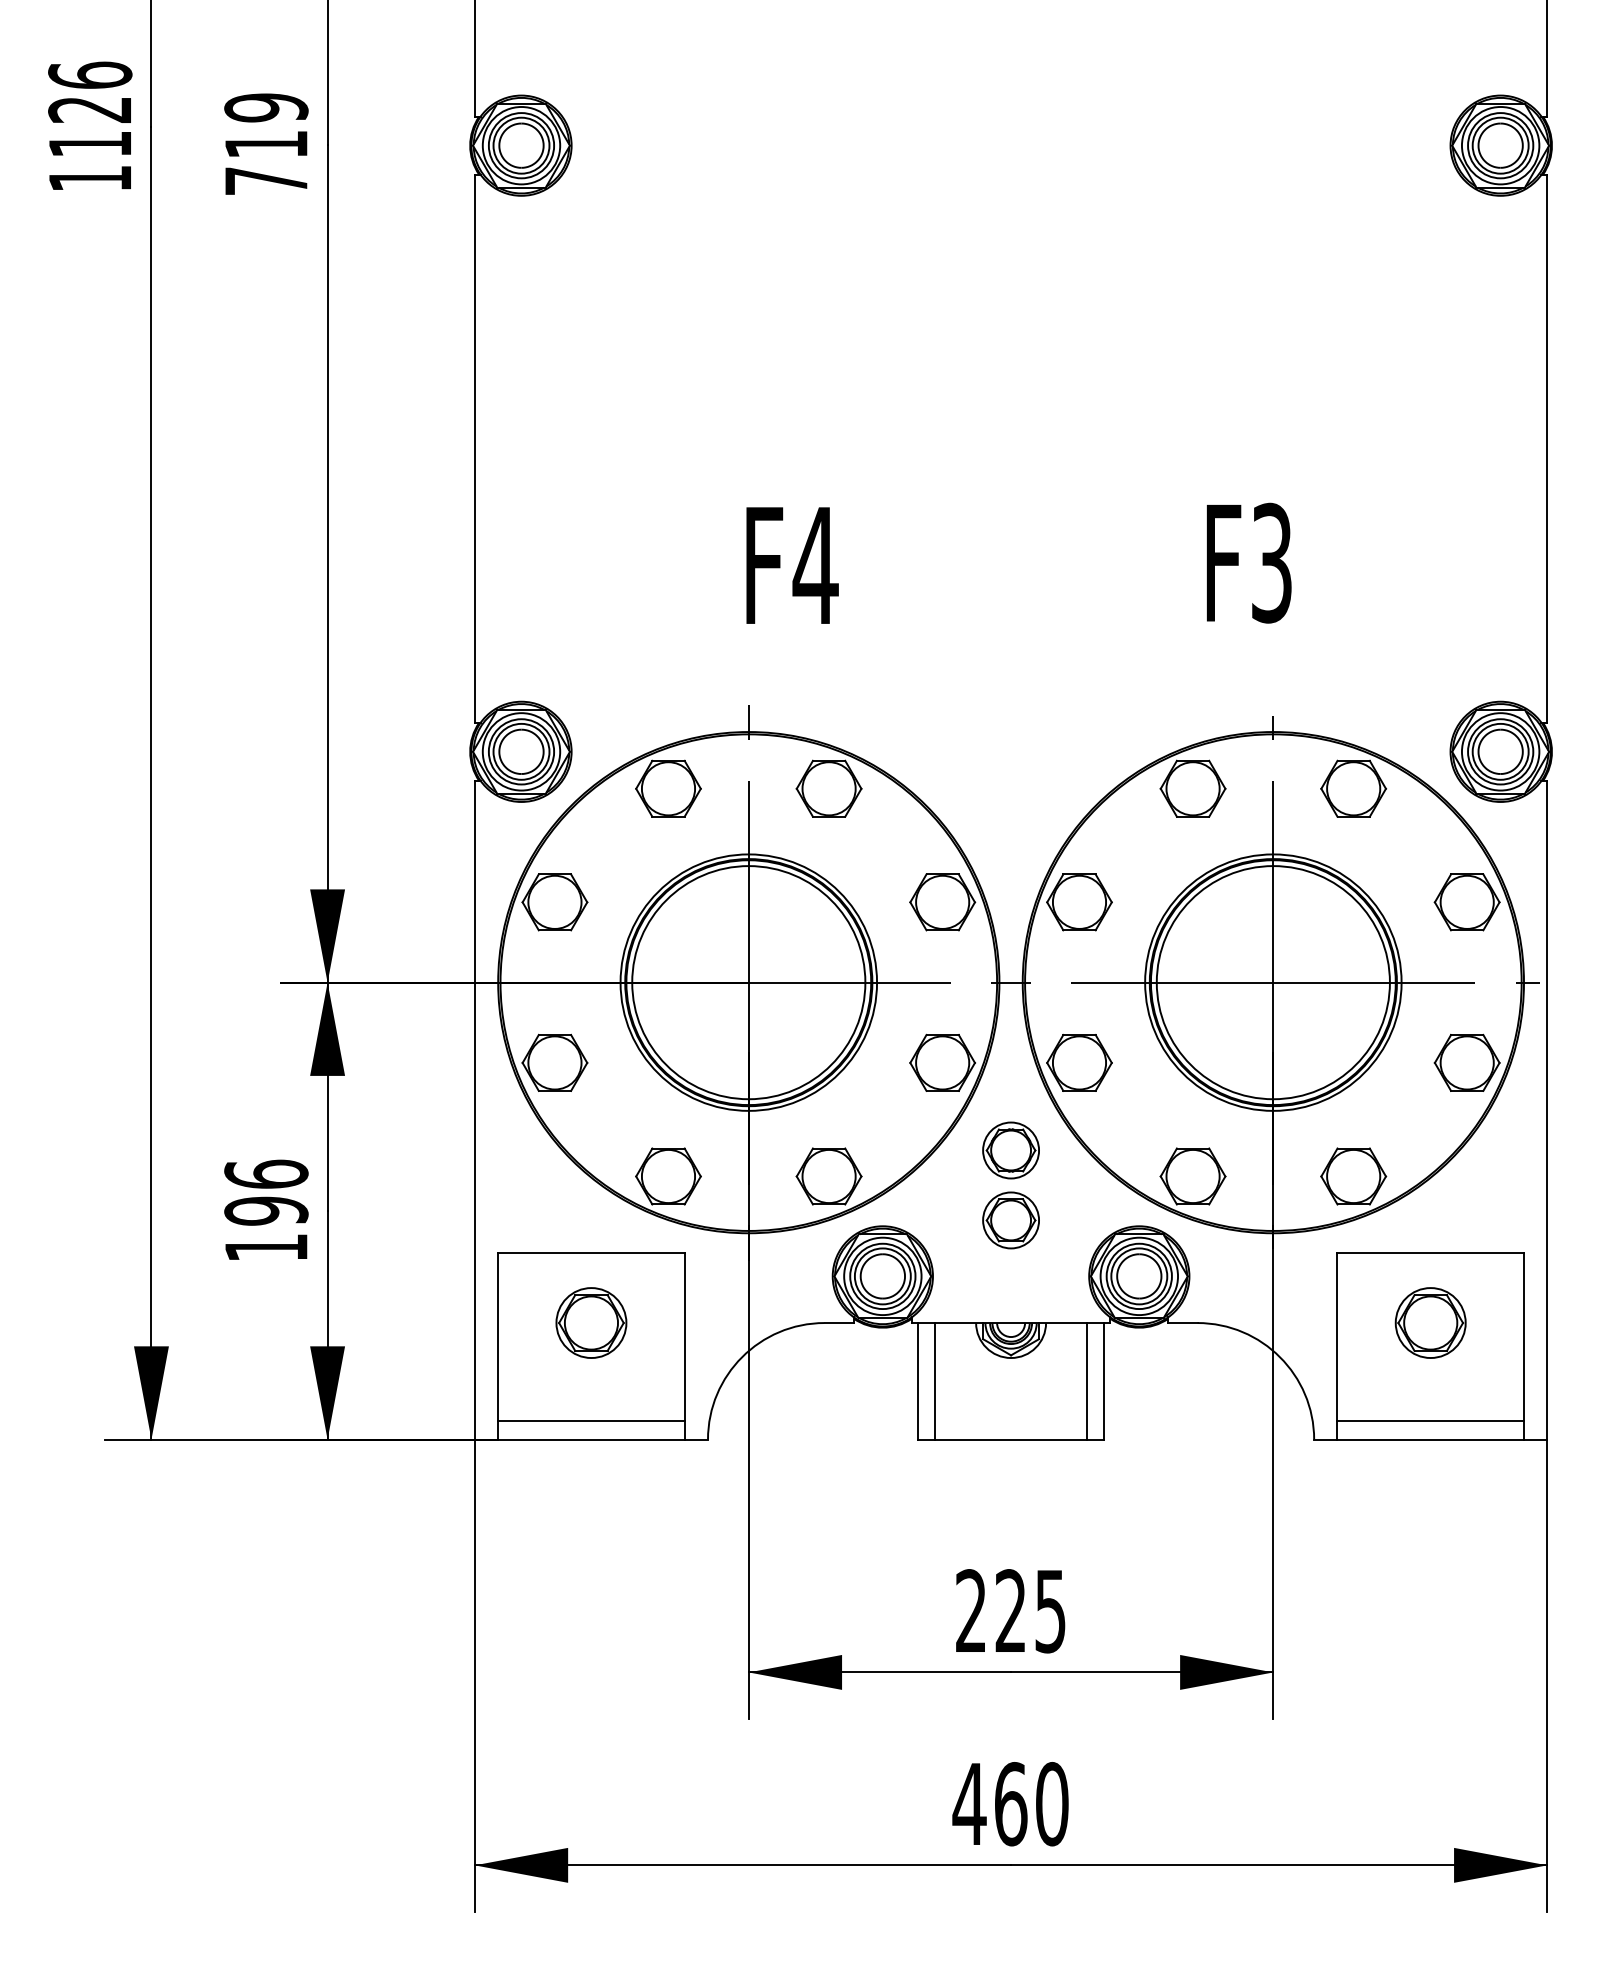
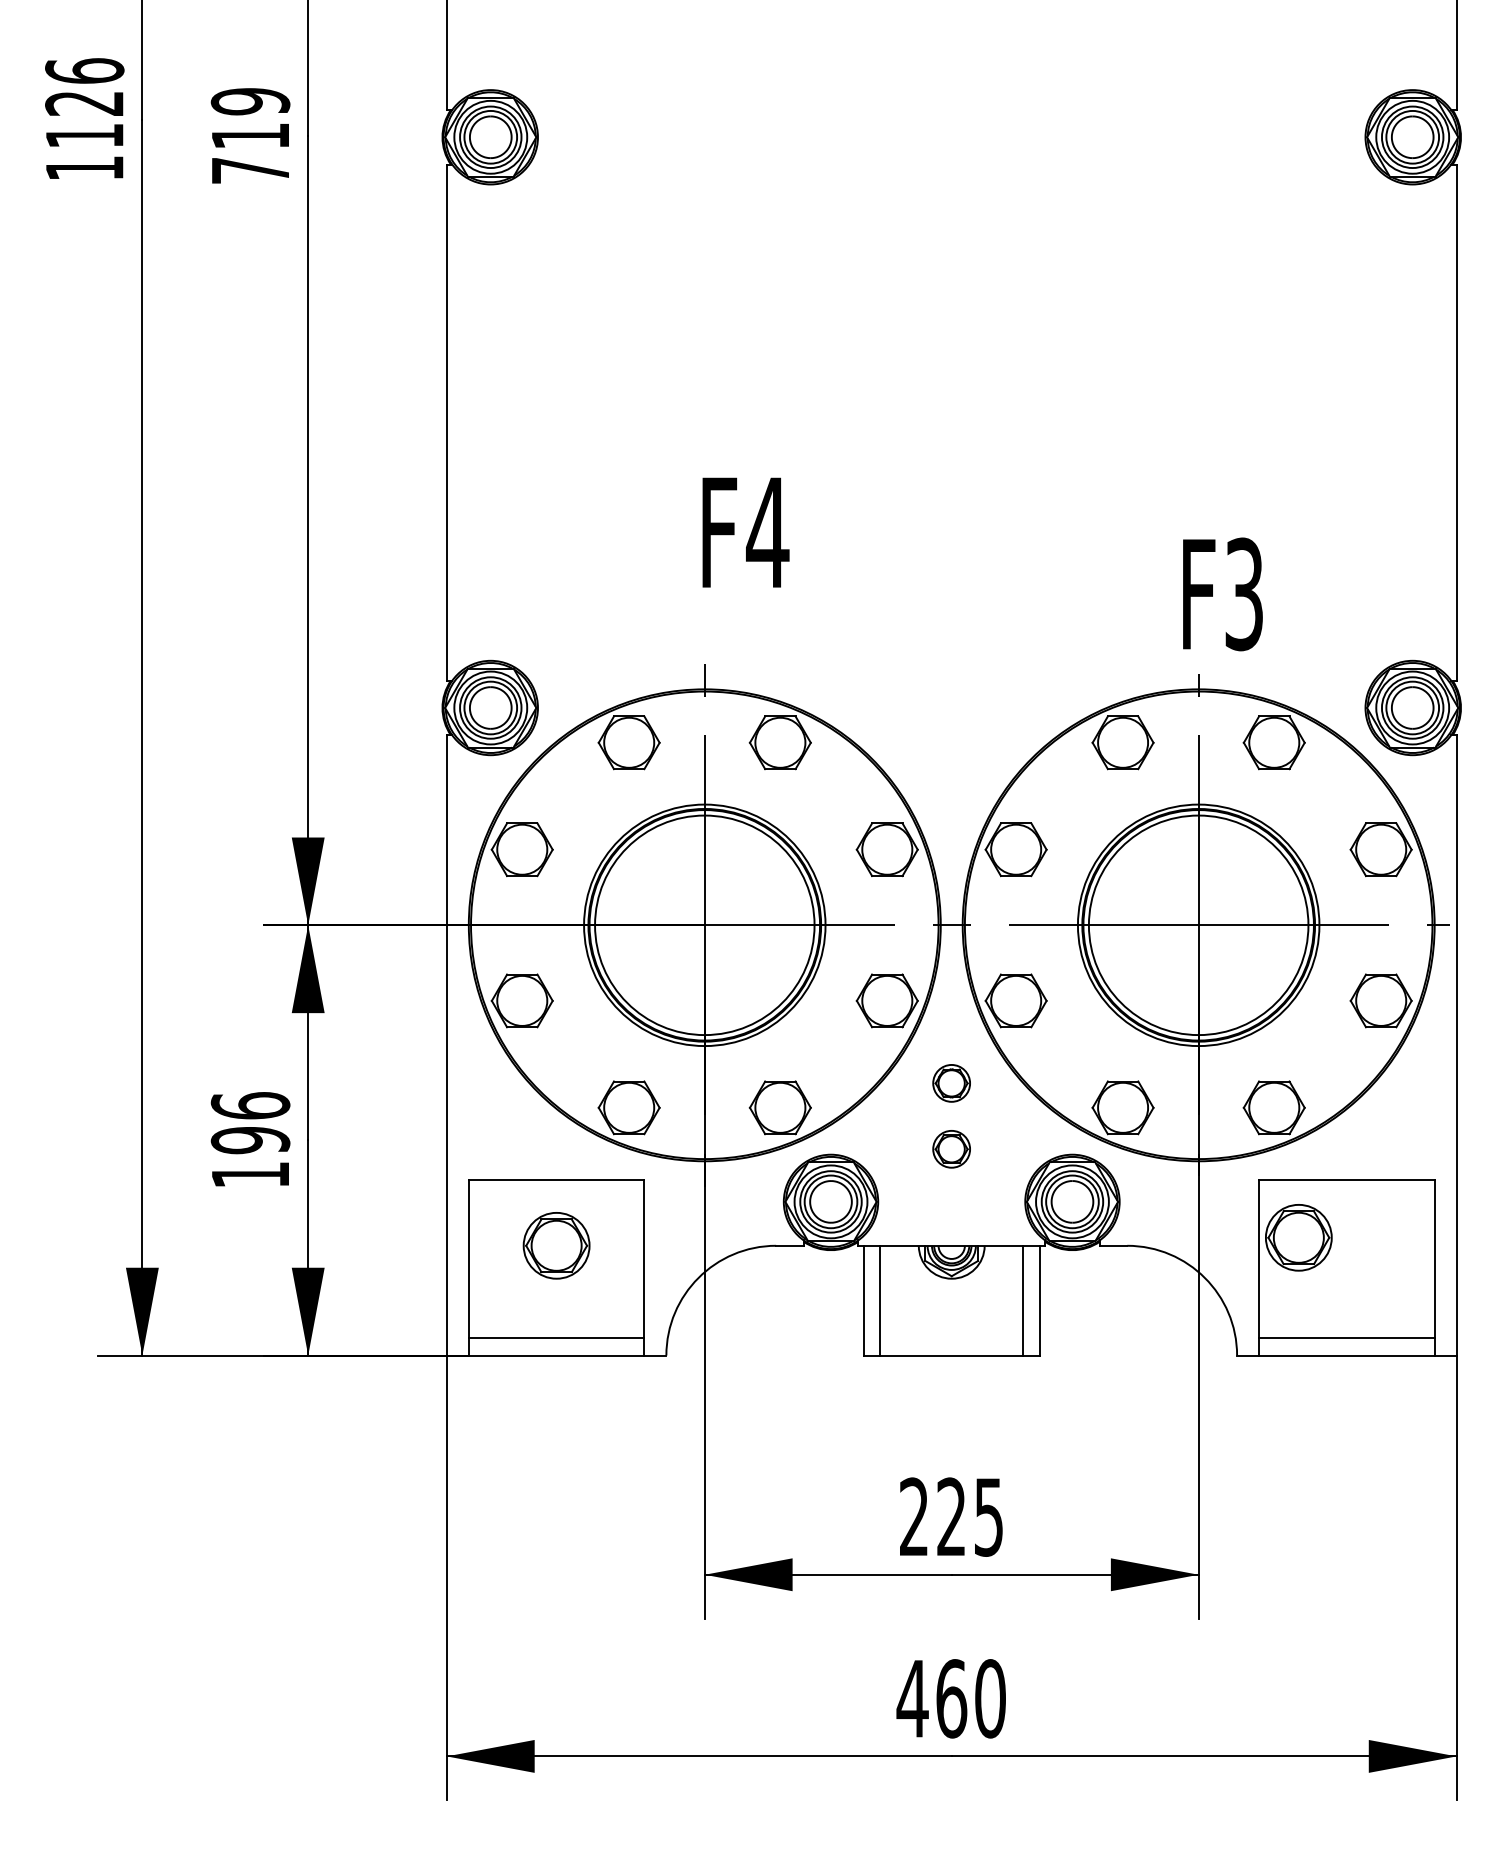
text: (1248, 563) -> (1222, 594), moved
part: (1010, 1150) -> (951, 1083), size x0.7
part: (1010, 1220) -> (951, 1149), size x0.7
part: (1430, 1322) -> (1298, 1237), moved

